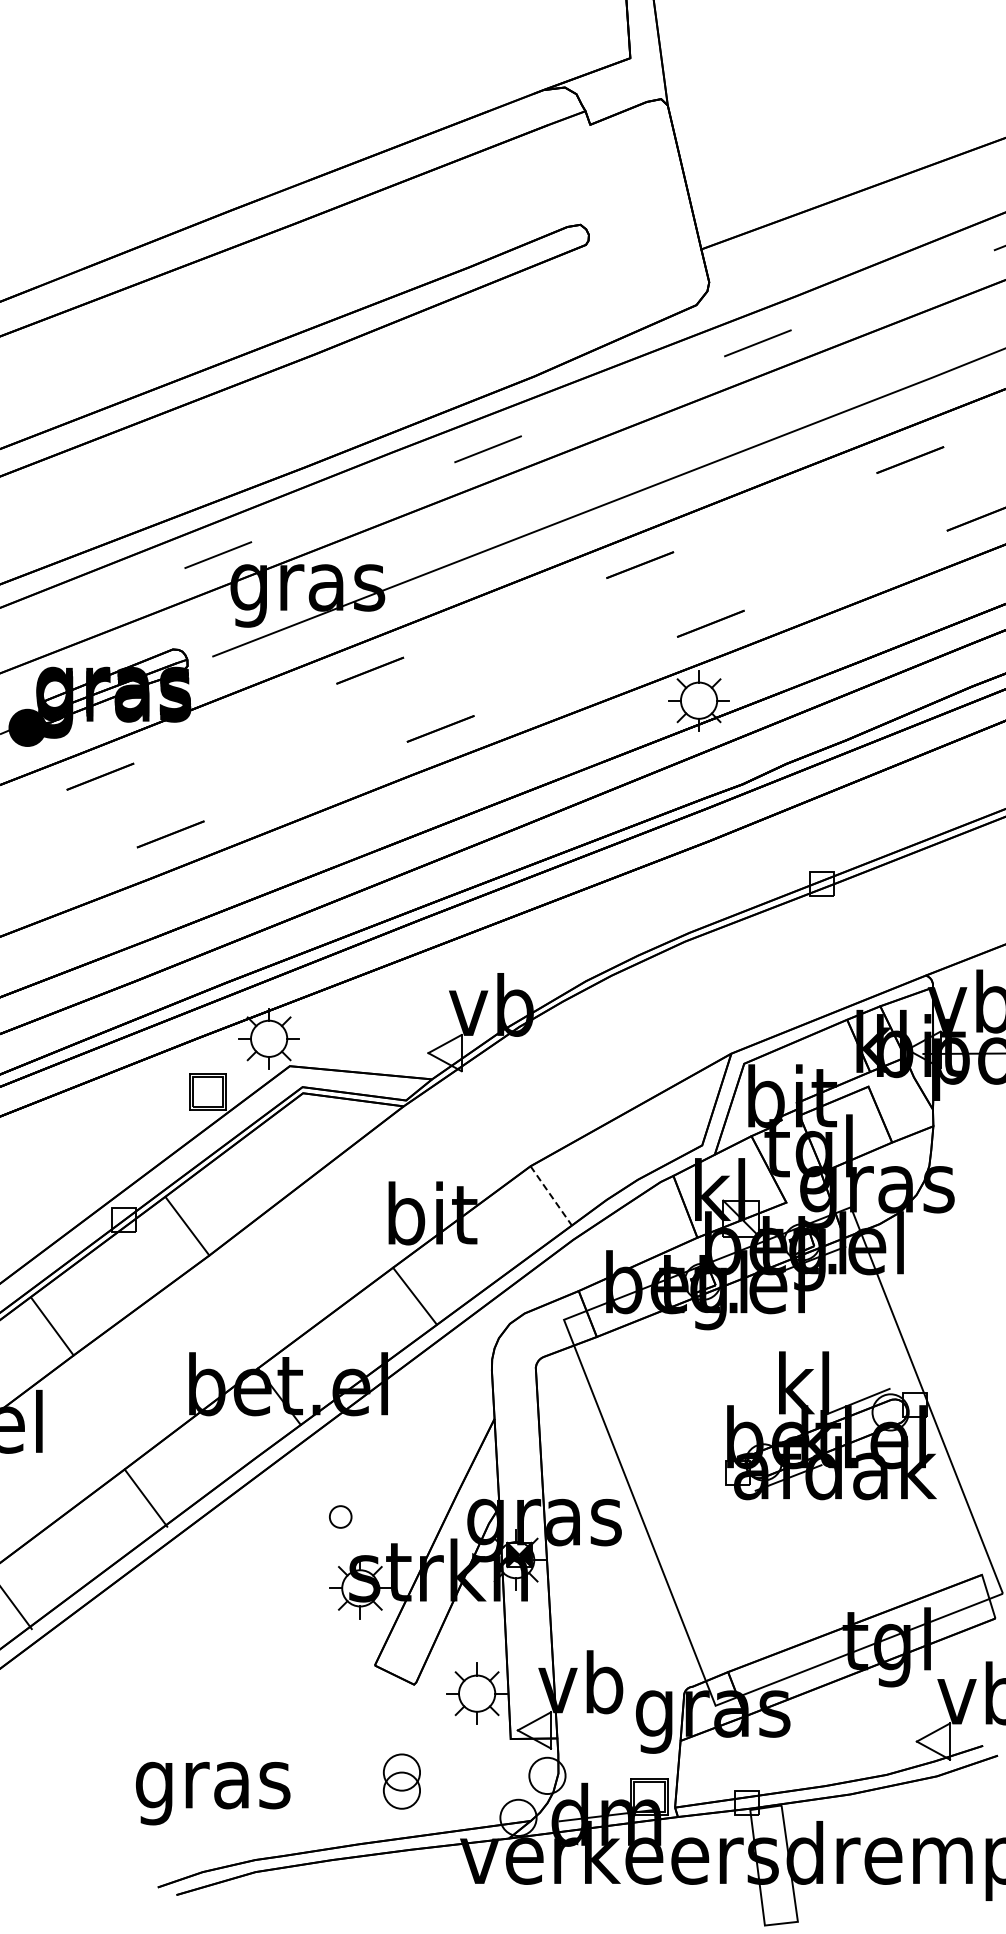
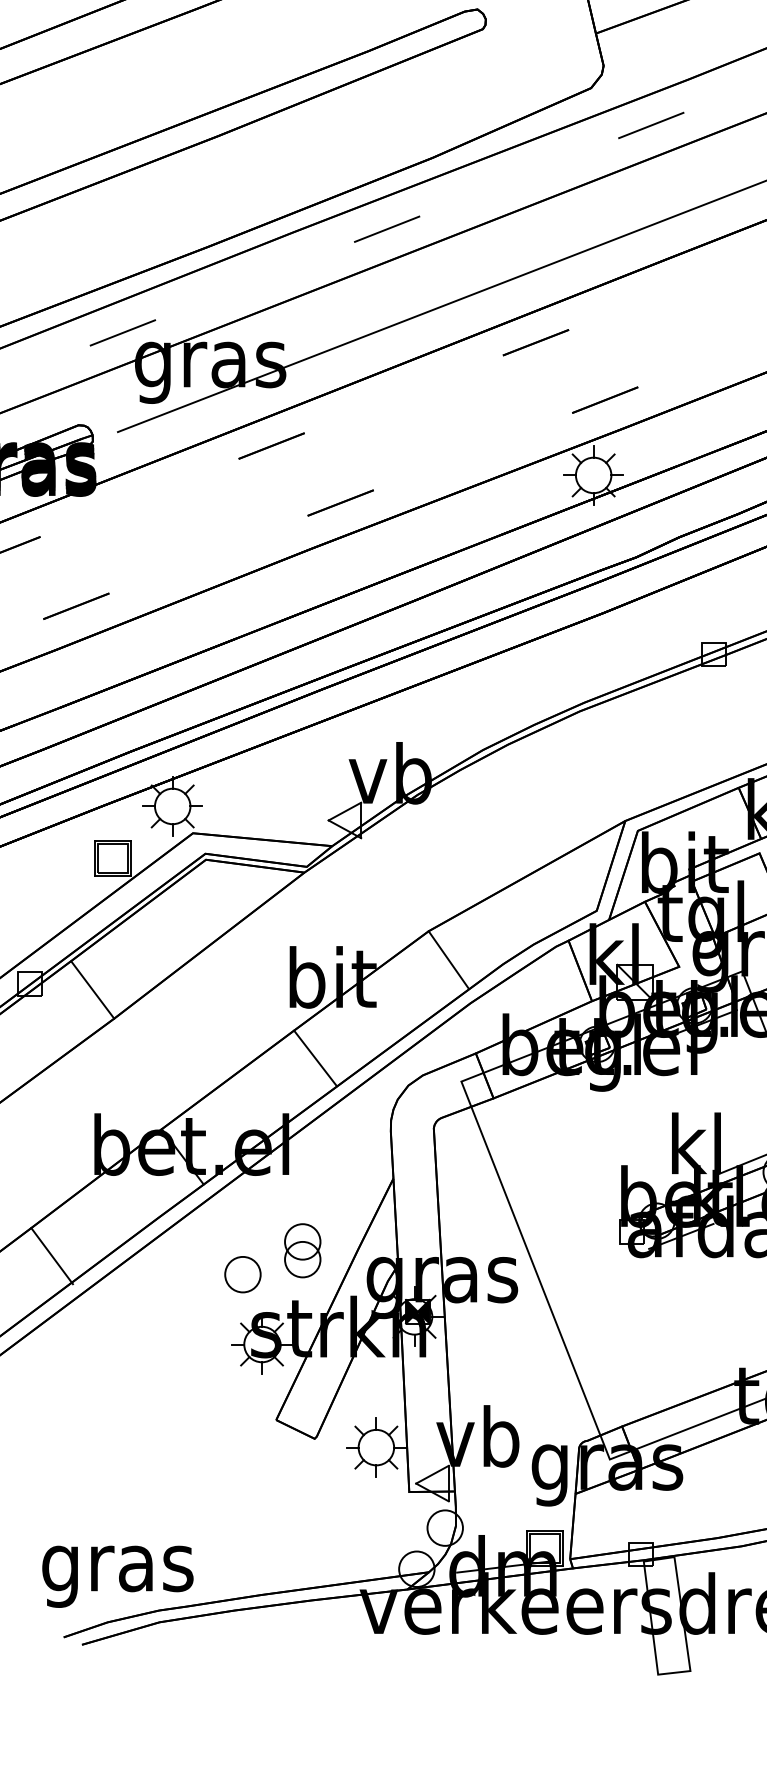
line: (551, 1195) -> (449, 959), dashed -> solid
part: (340, 1516) -> (242, 1274), size x1.67
part: (401, 1781) -> (302, 1250), moved
text: (213, 1793) -> (118, 1576), moved

